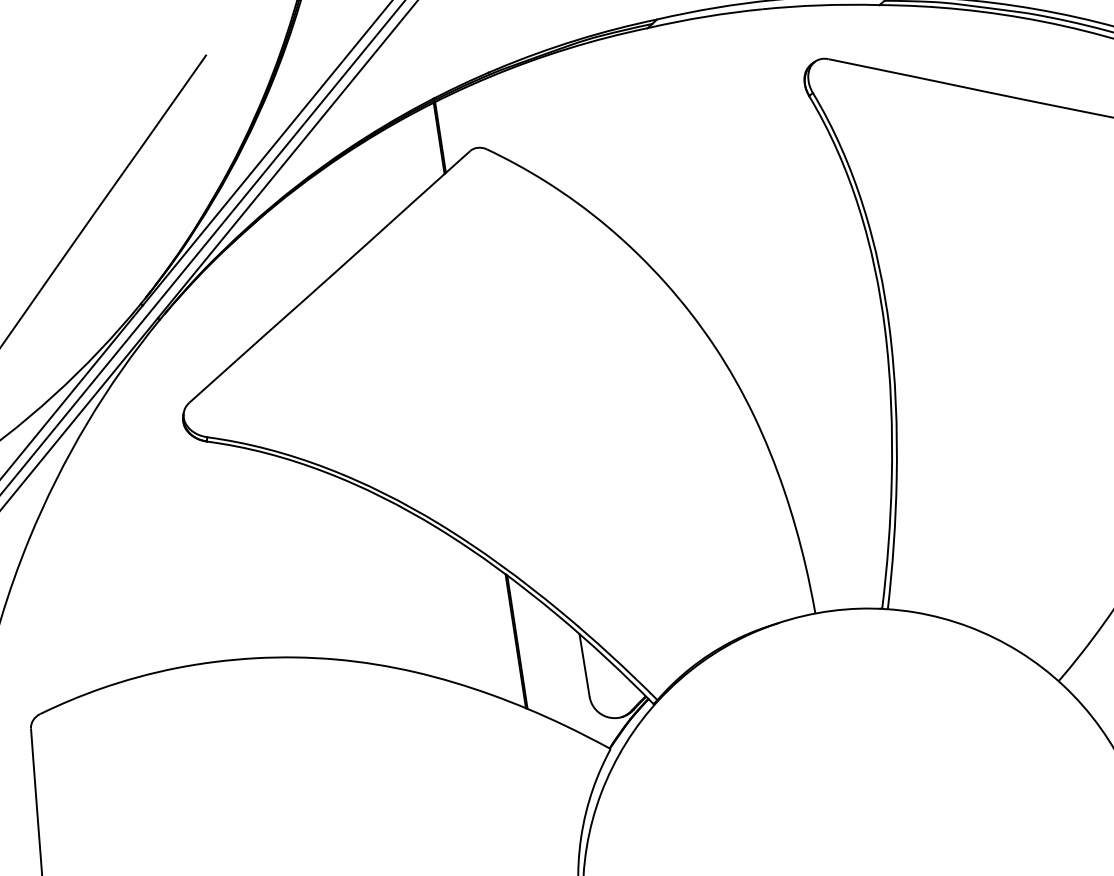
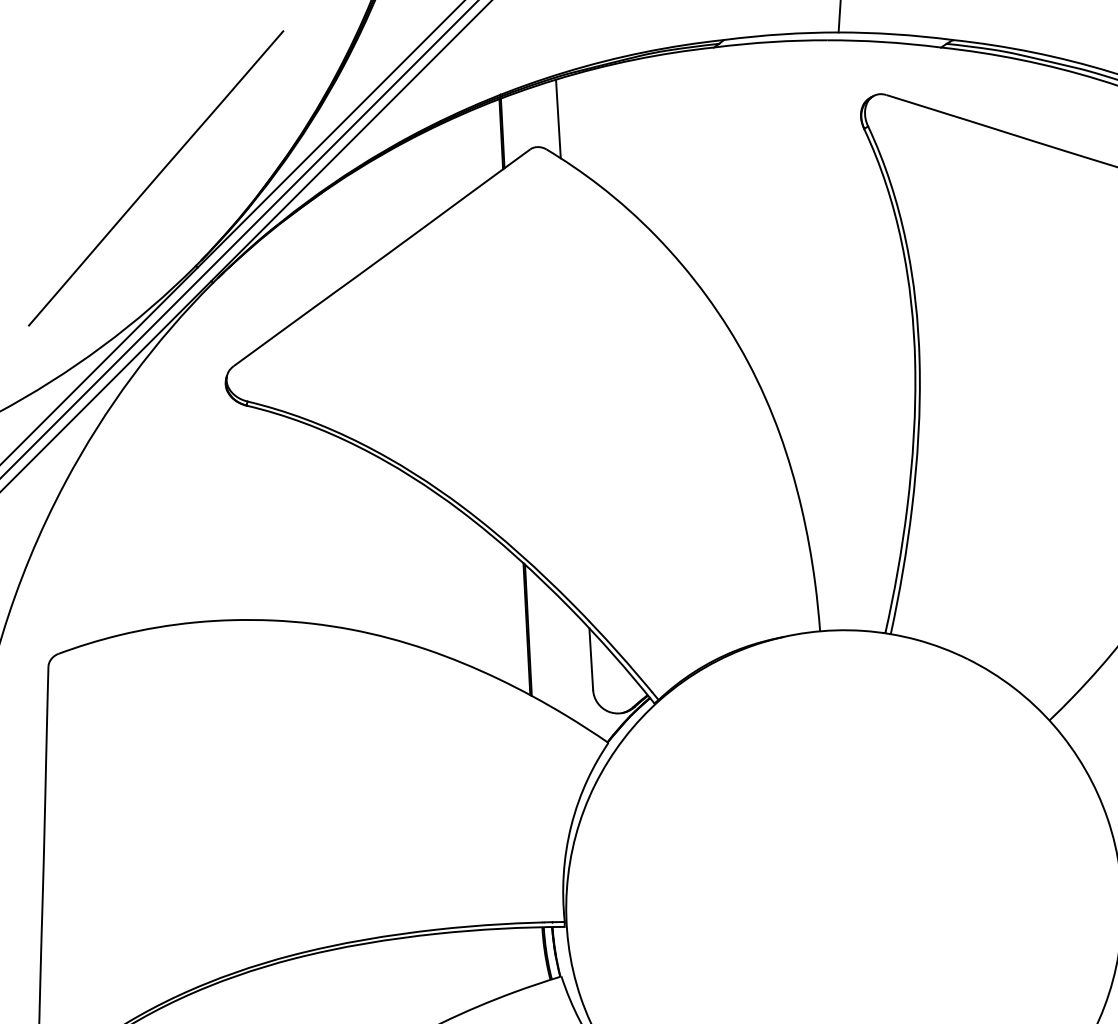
line: (495, 116) -> (558, 118), added

